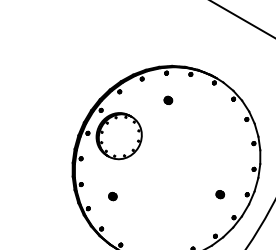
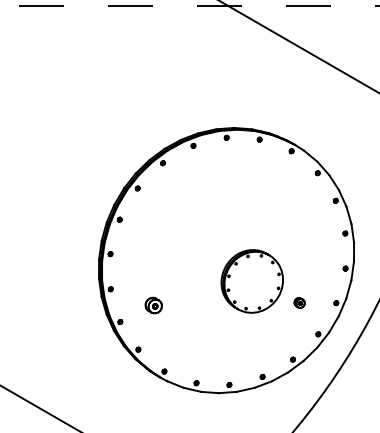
part: (168, 100) -> (229, 174), removed
part: (118, 136) -> (251, 281), moved
part: (112, 196) -> (153, 305), size x1.6

